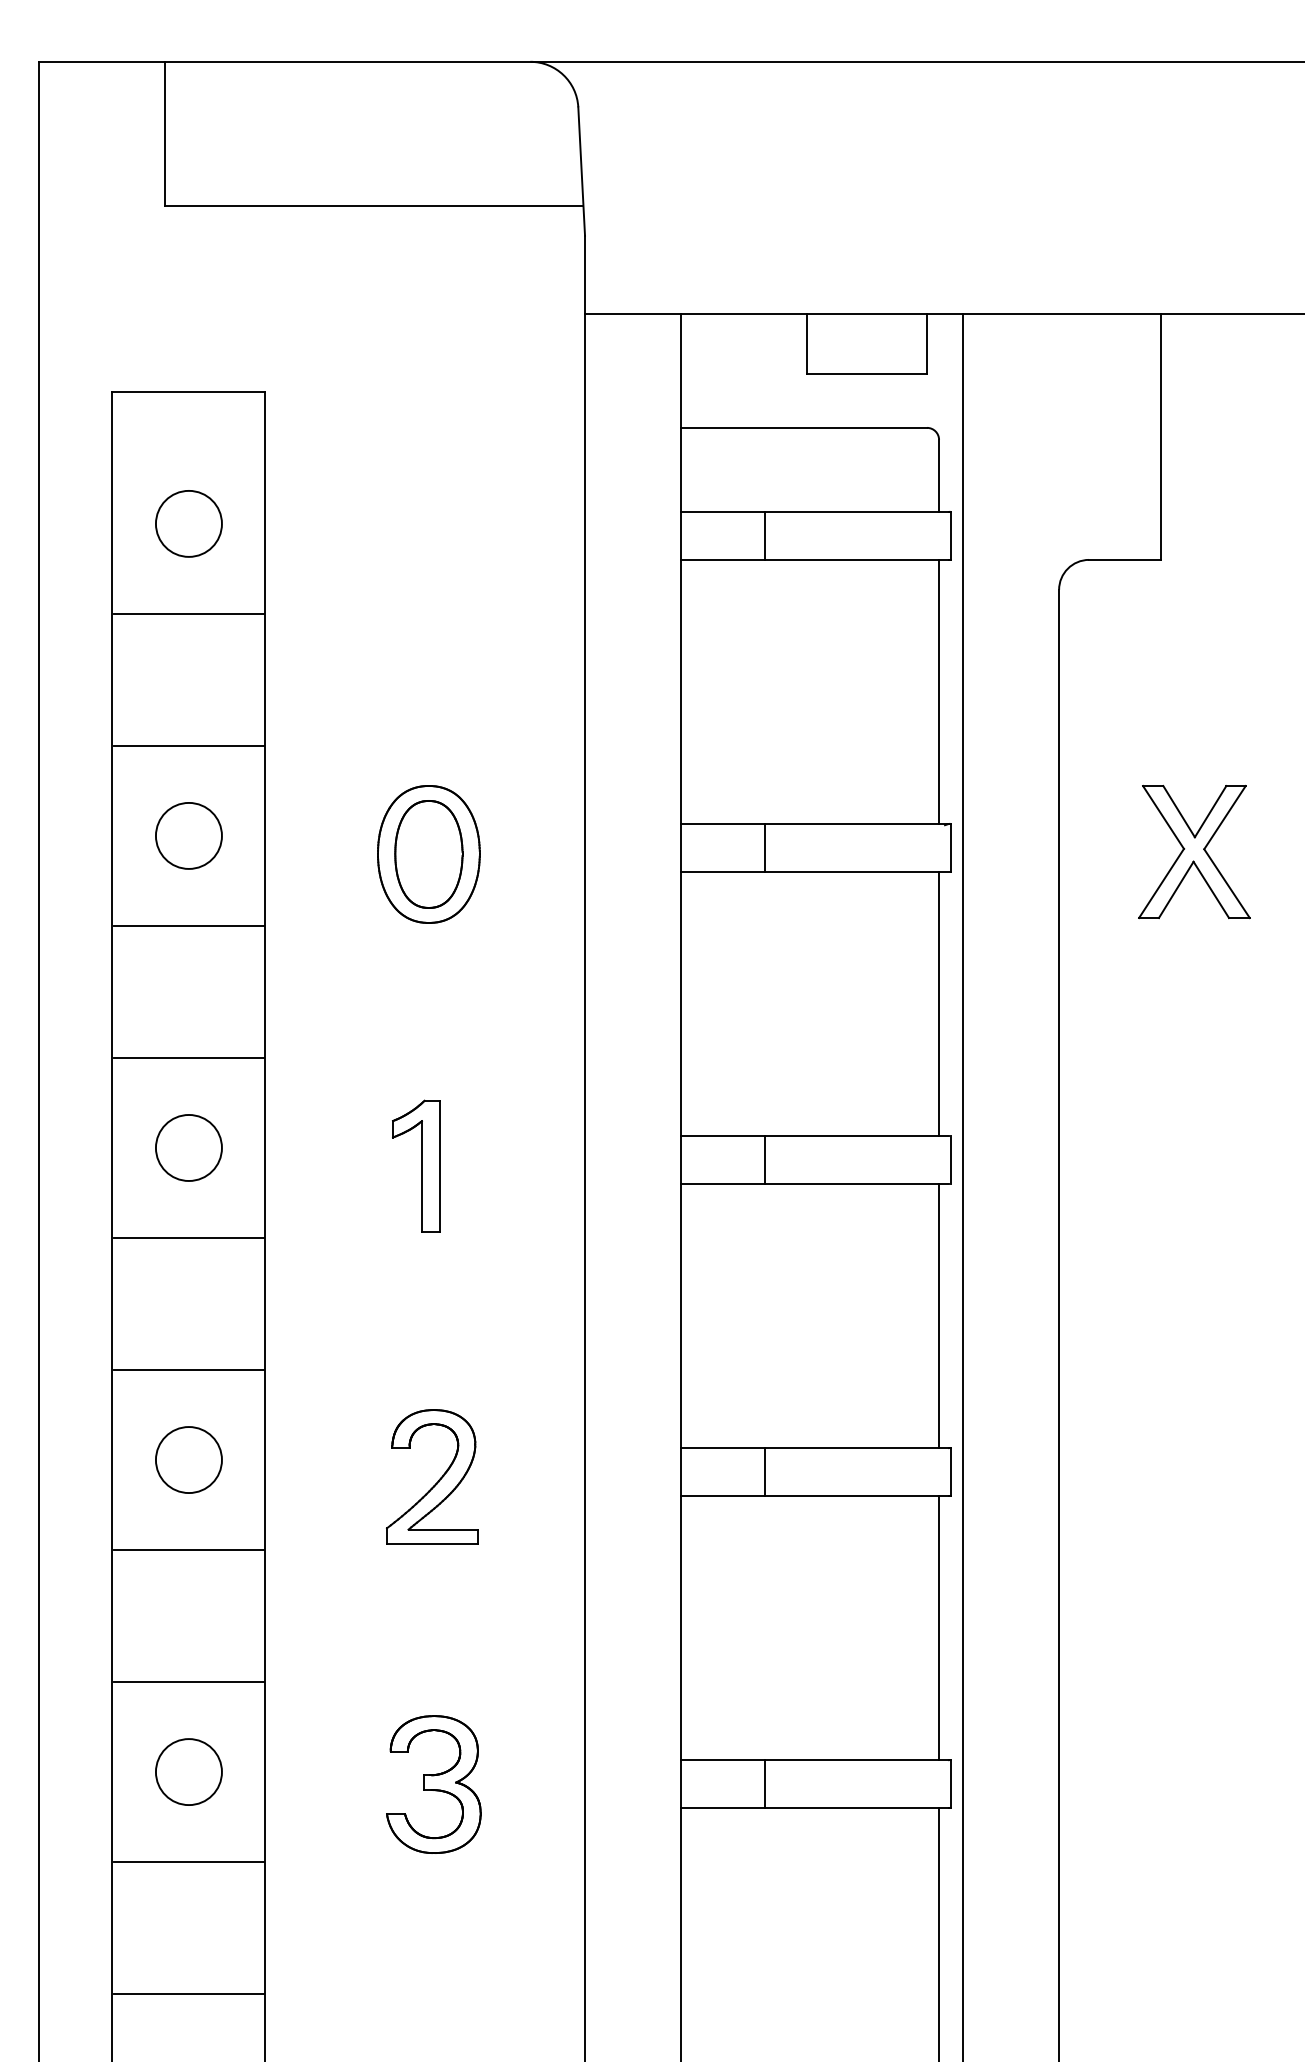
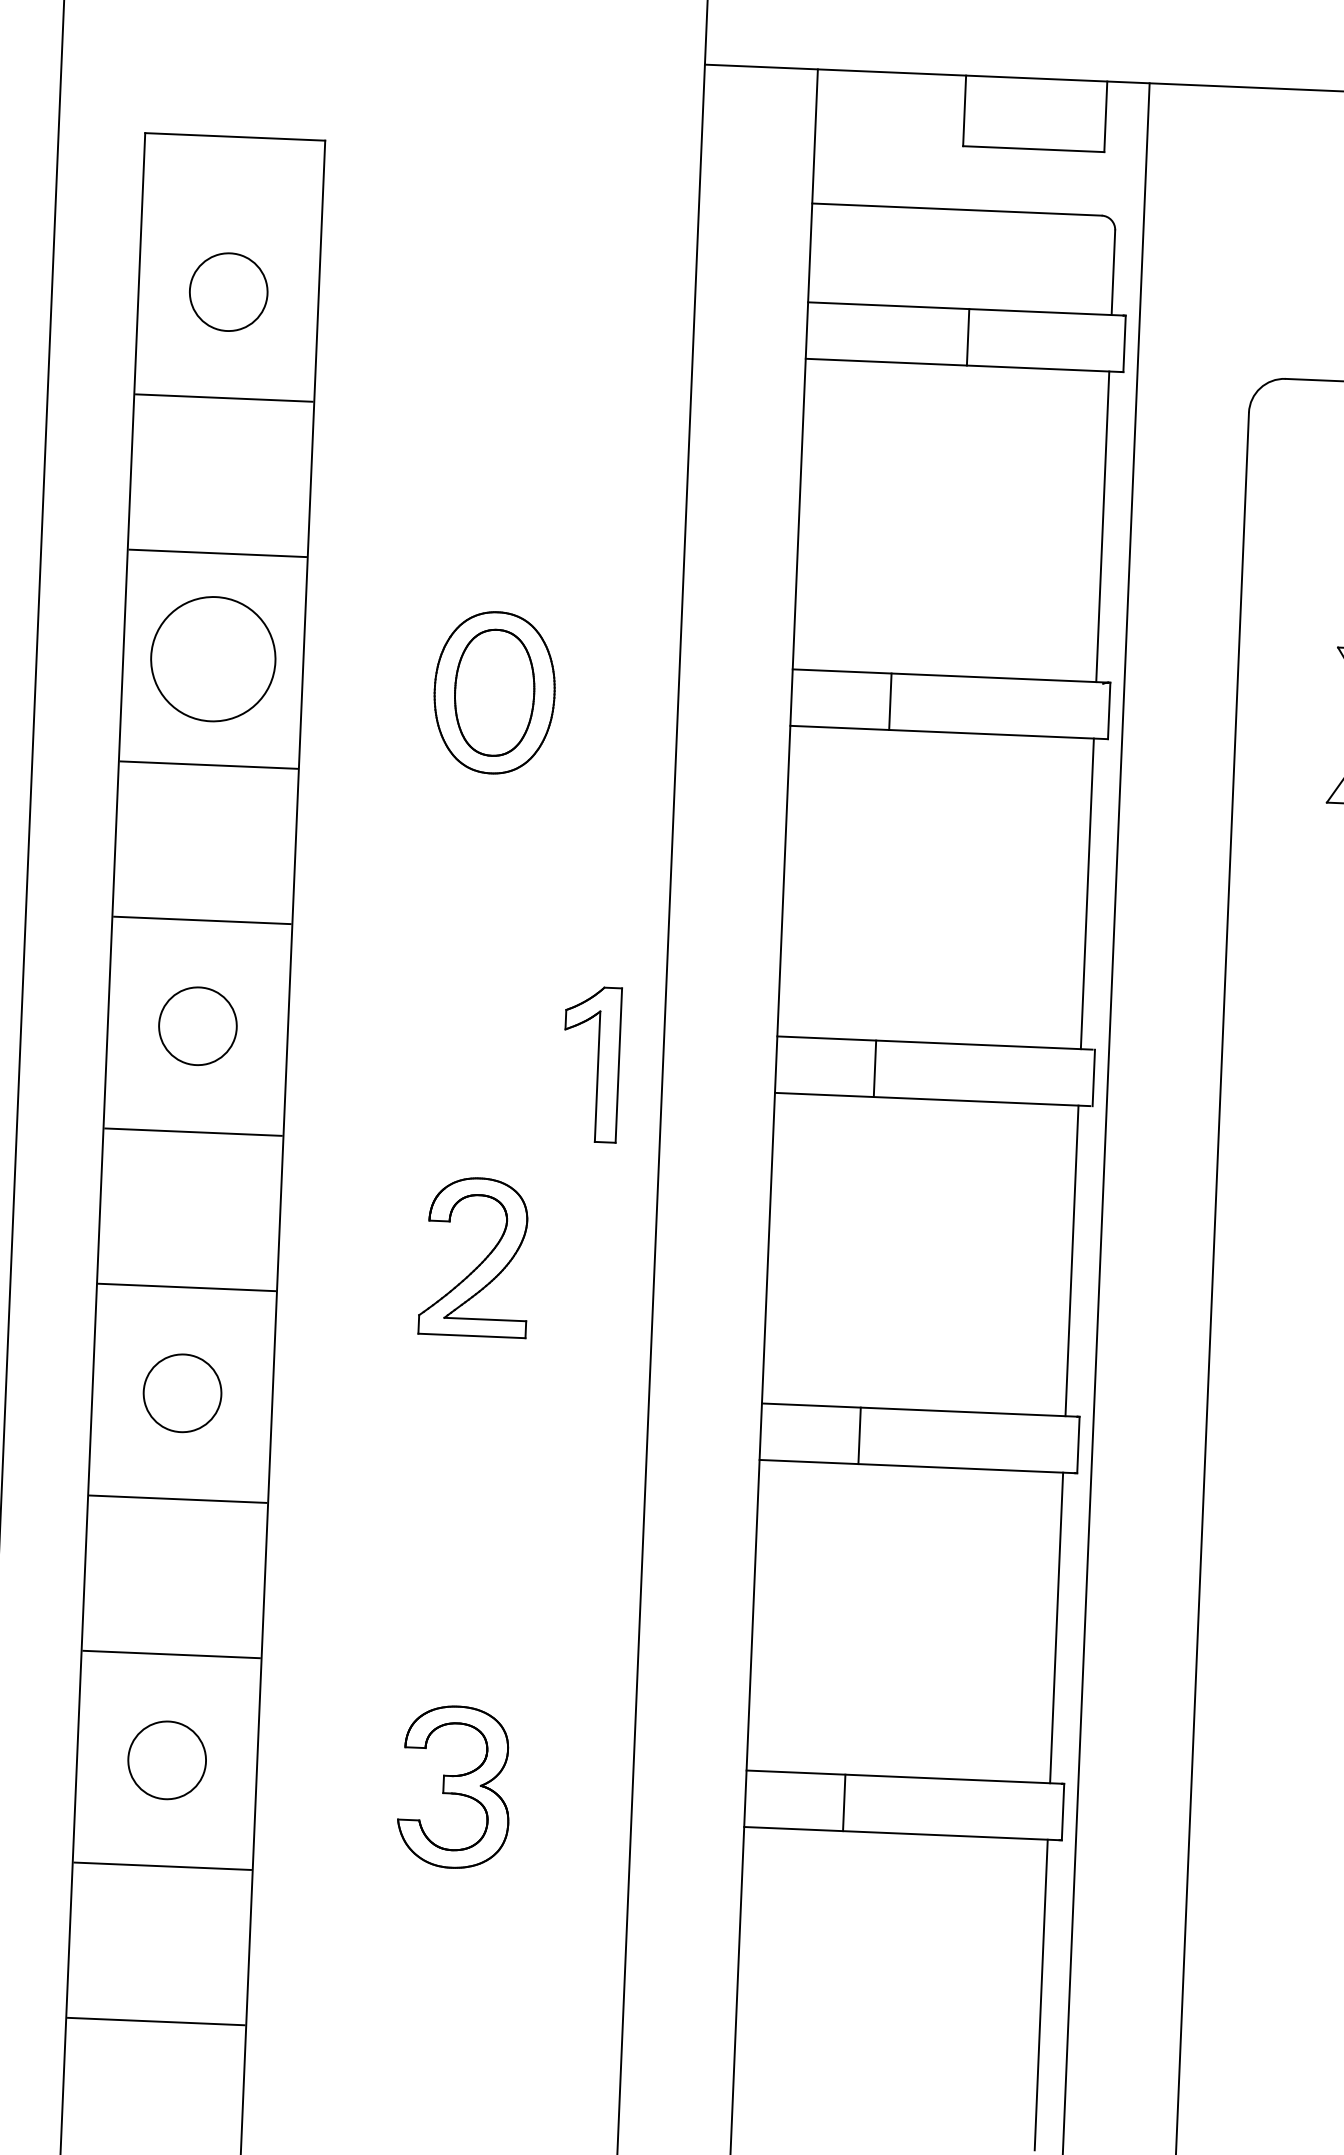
line: (765, 535) -> (968, 336), moved
circle: (188, 835) -> (212, 658), size x1.6
part: (416, 1165) -> (591, 1063), moved
part: (438, 1479) -> (482, 1260), moved

